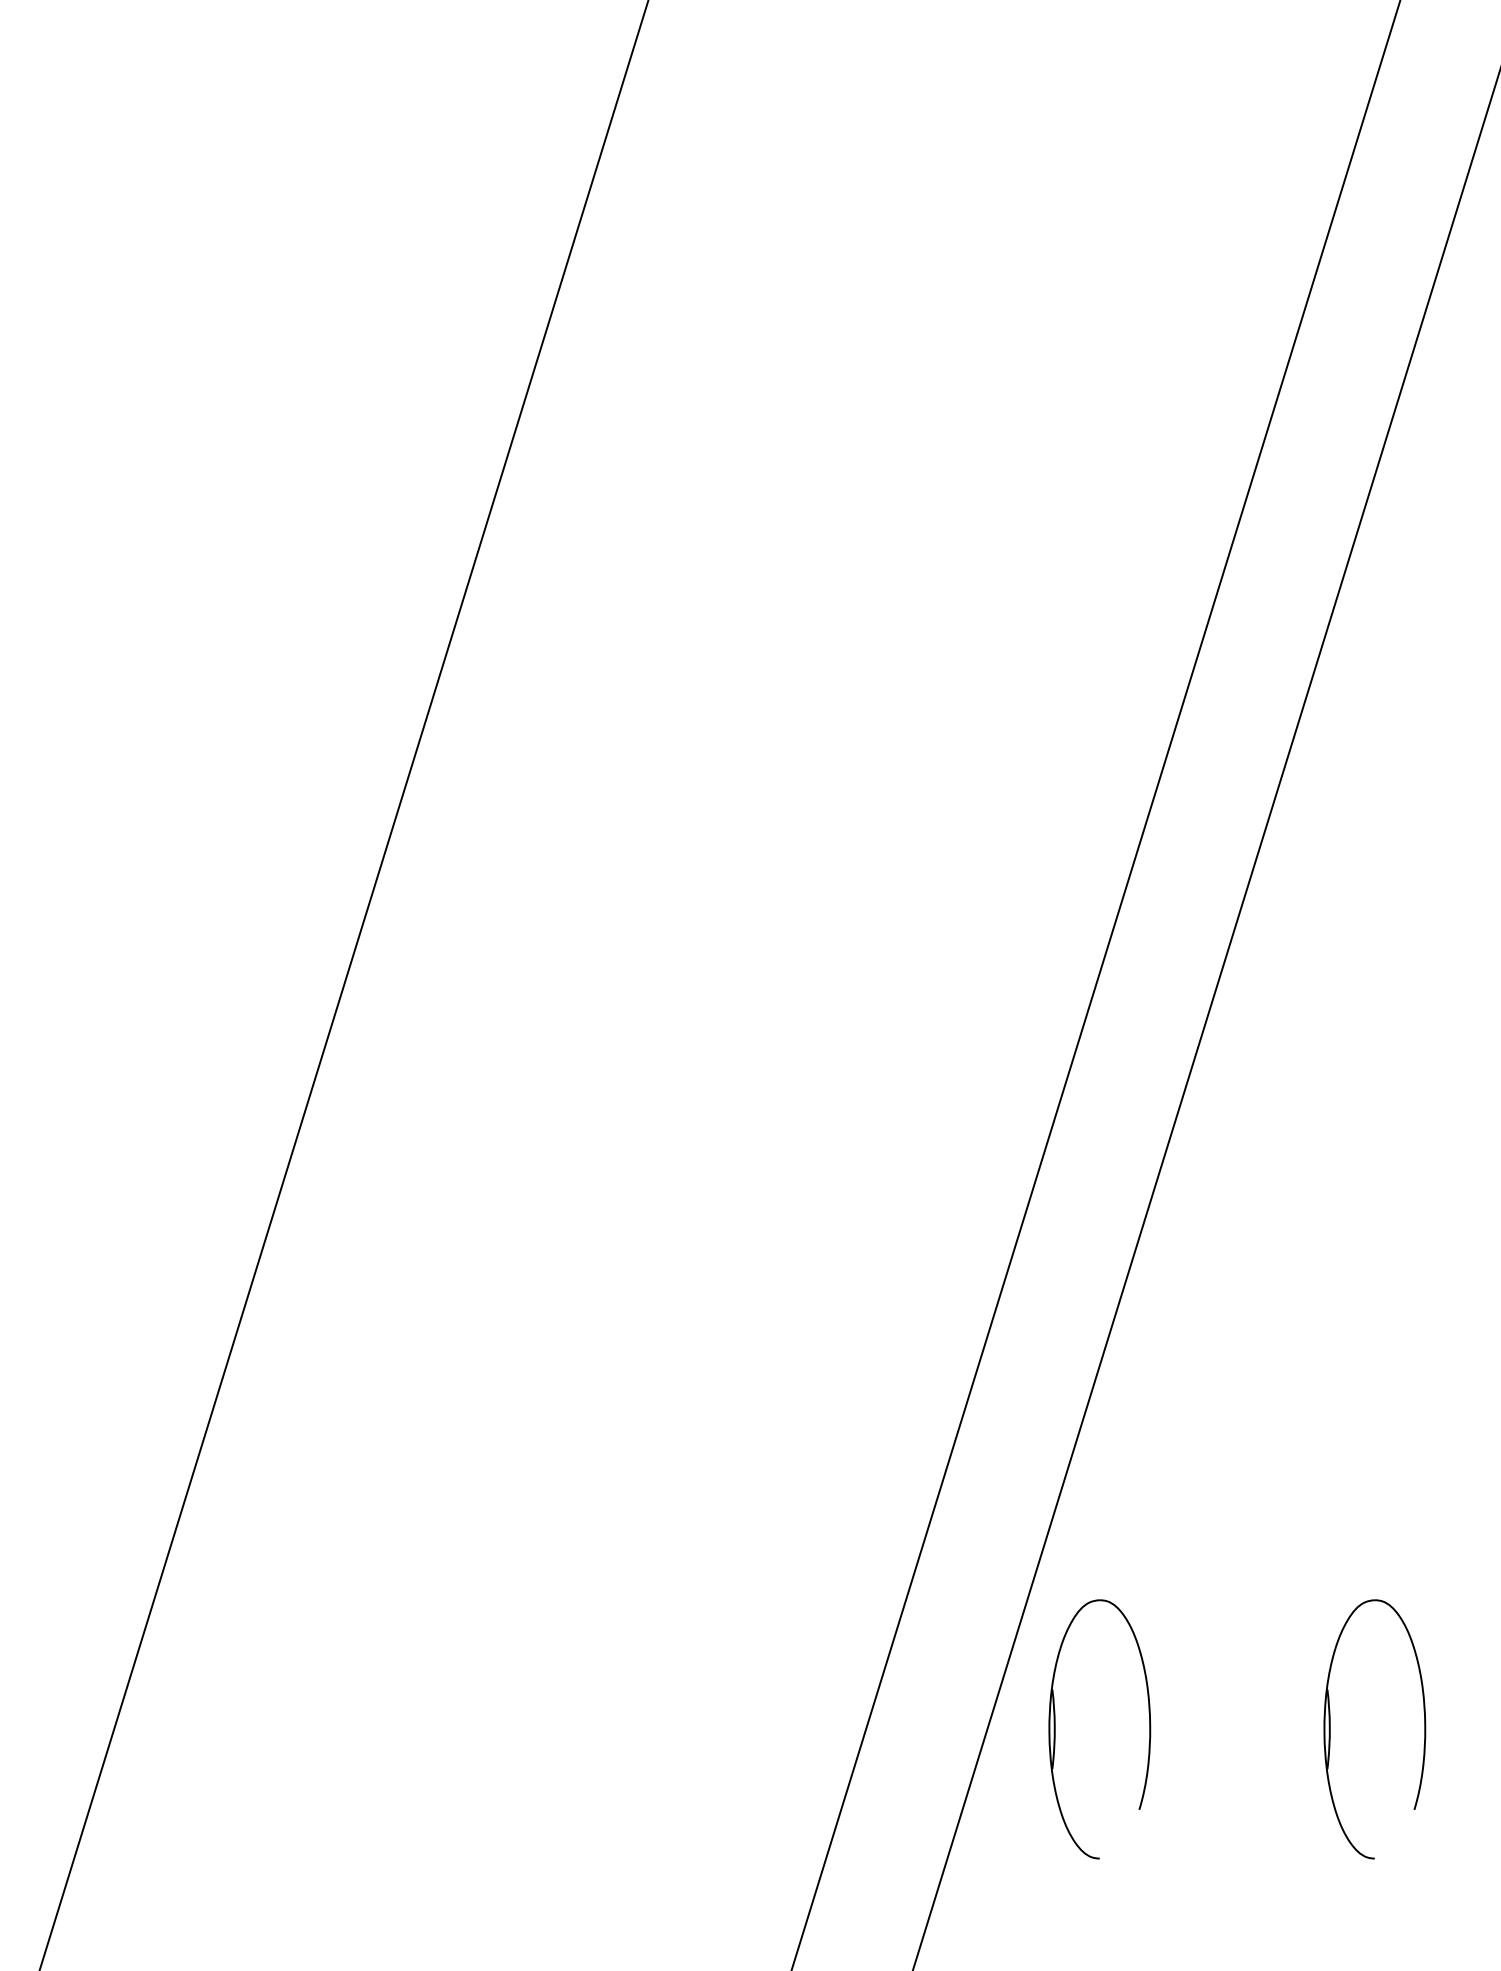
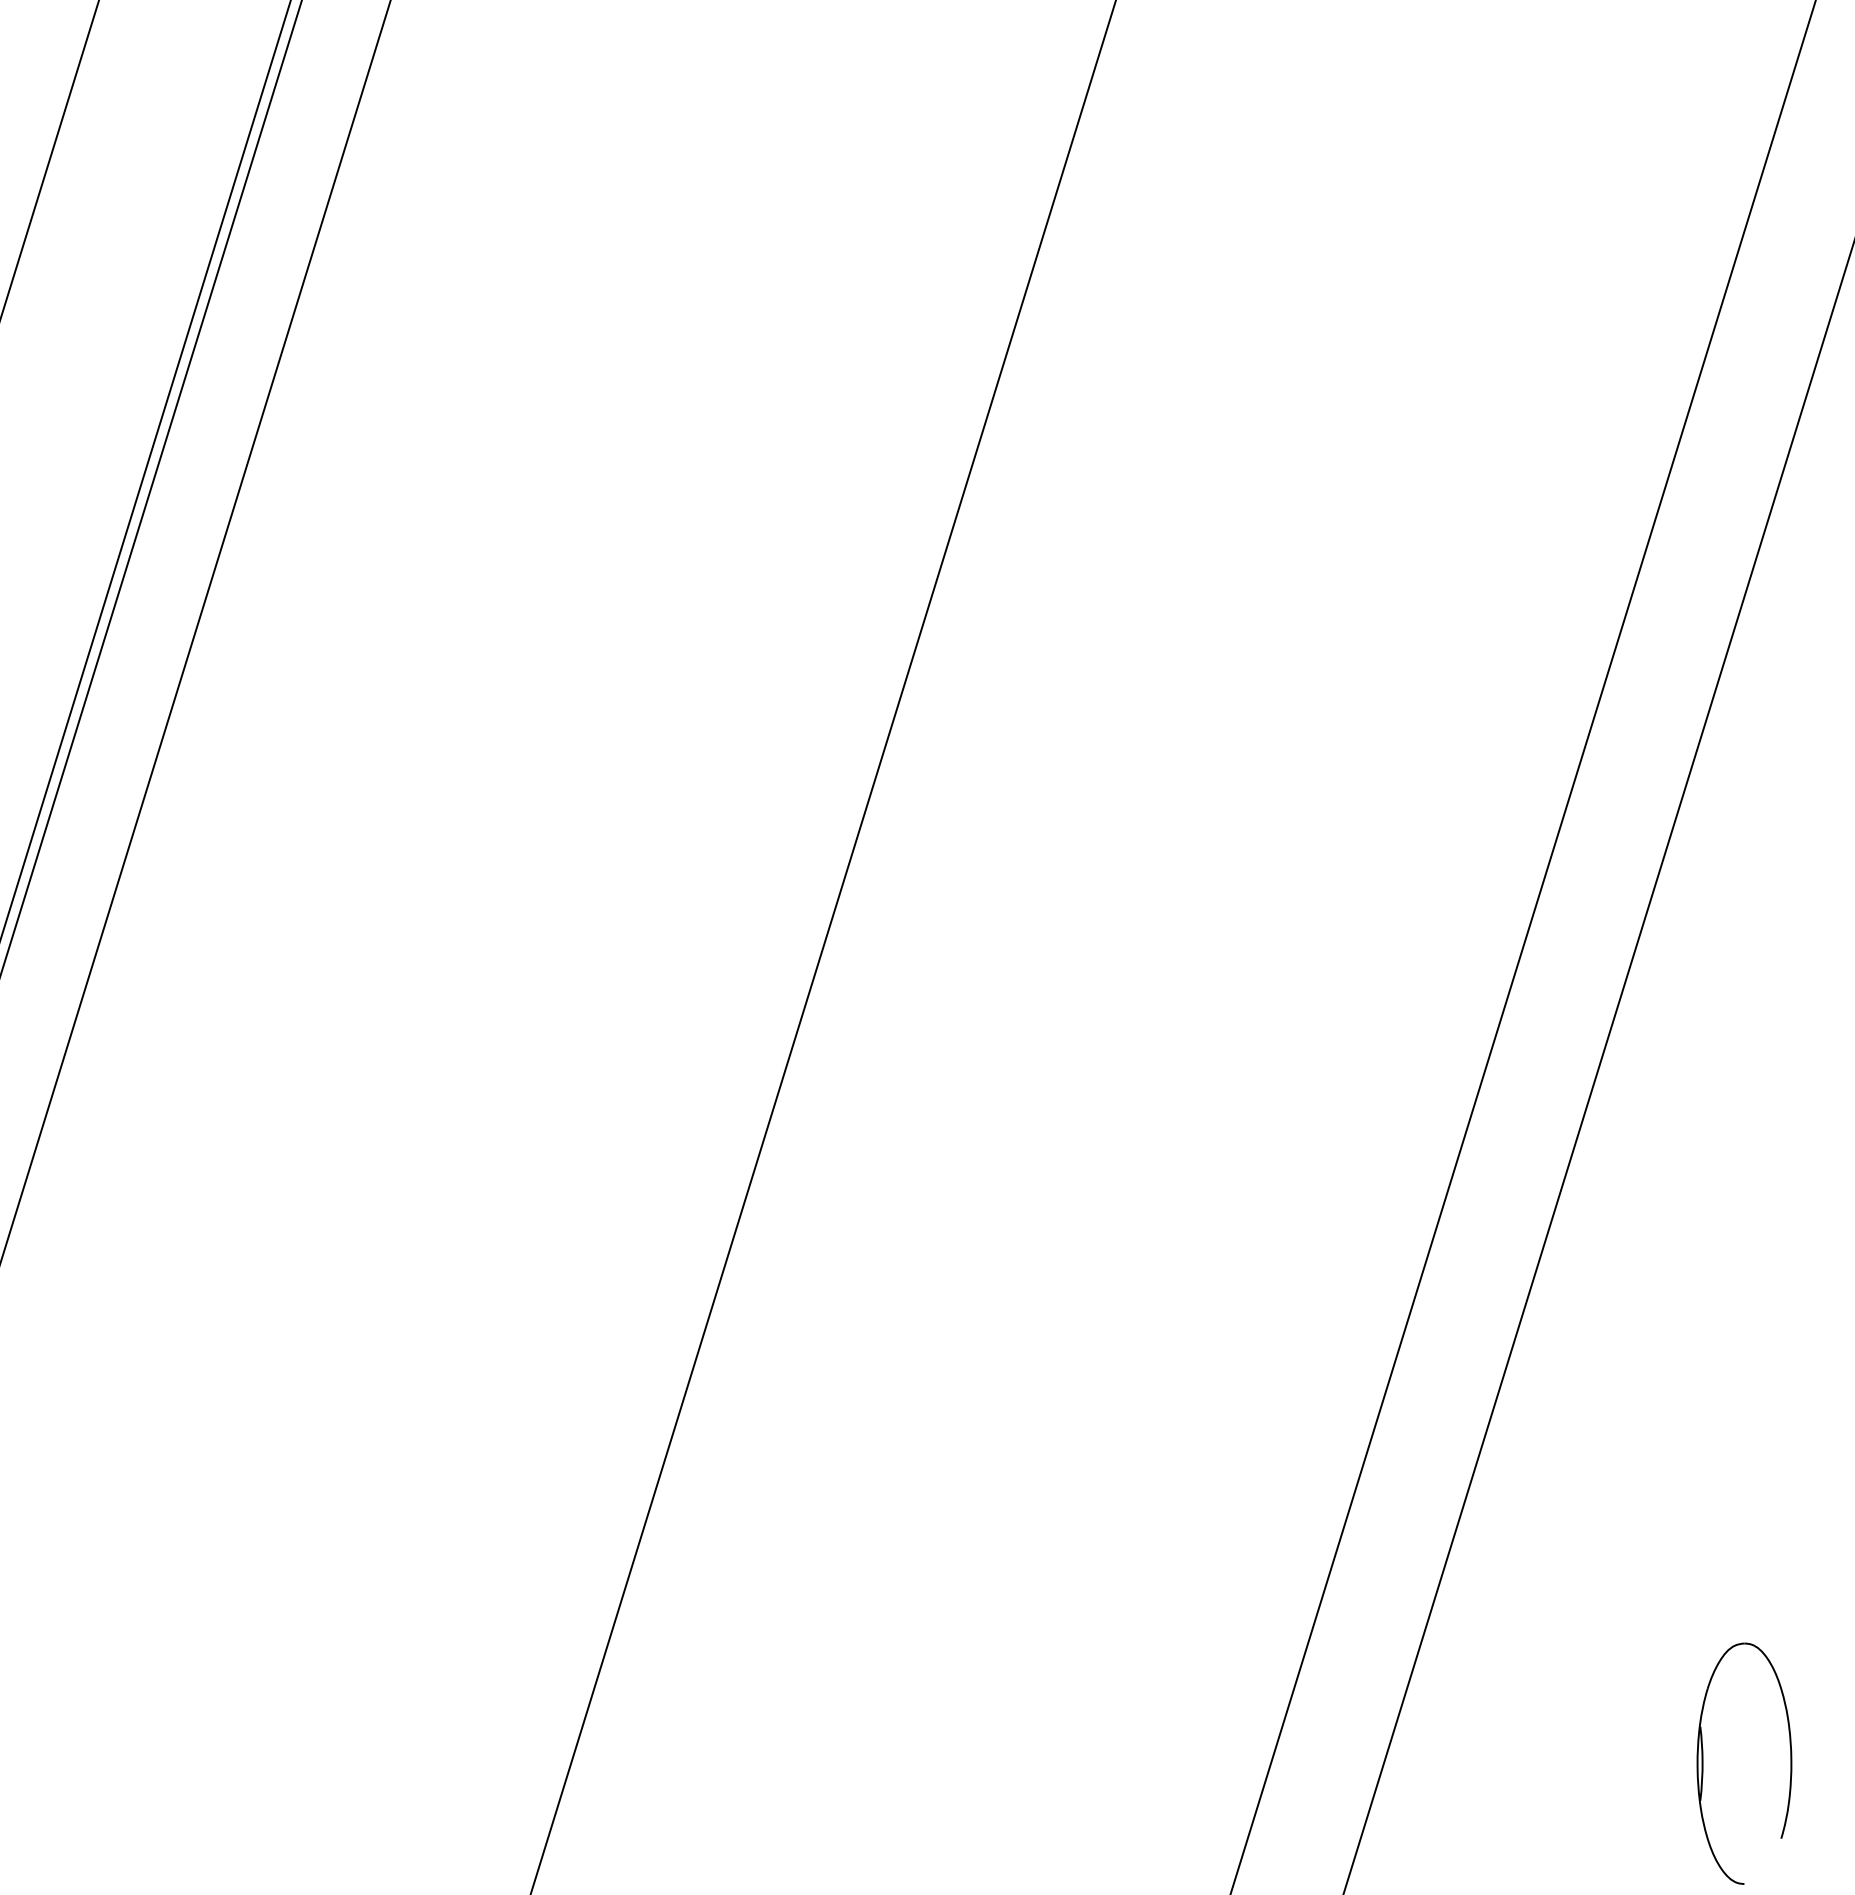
part: (1055, 1729) -> (1447, 1763), removed

